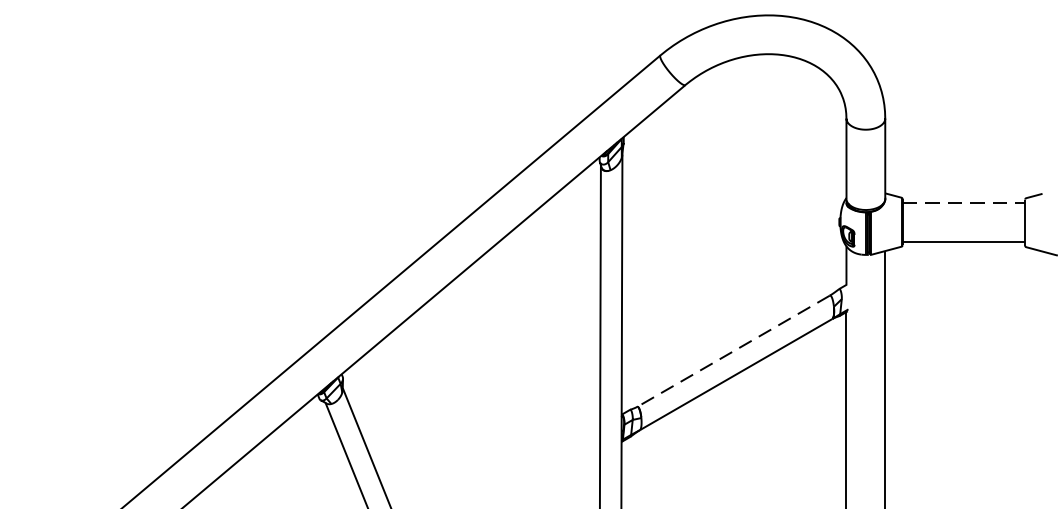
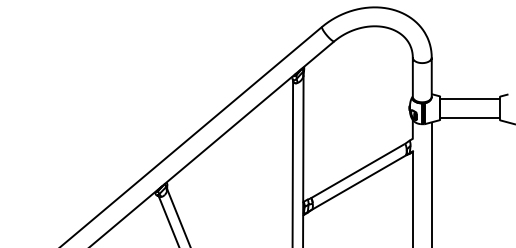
line: (964, 202) -> (470, 98), dashed -> solid
line: (733, 351) -> (357, 171), dashed -> solid

